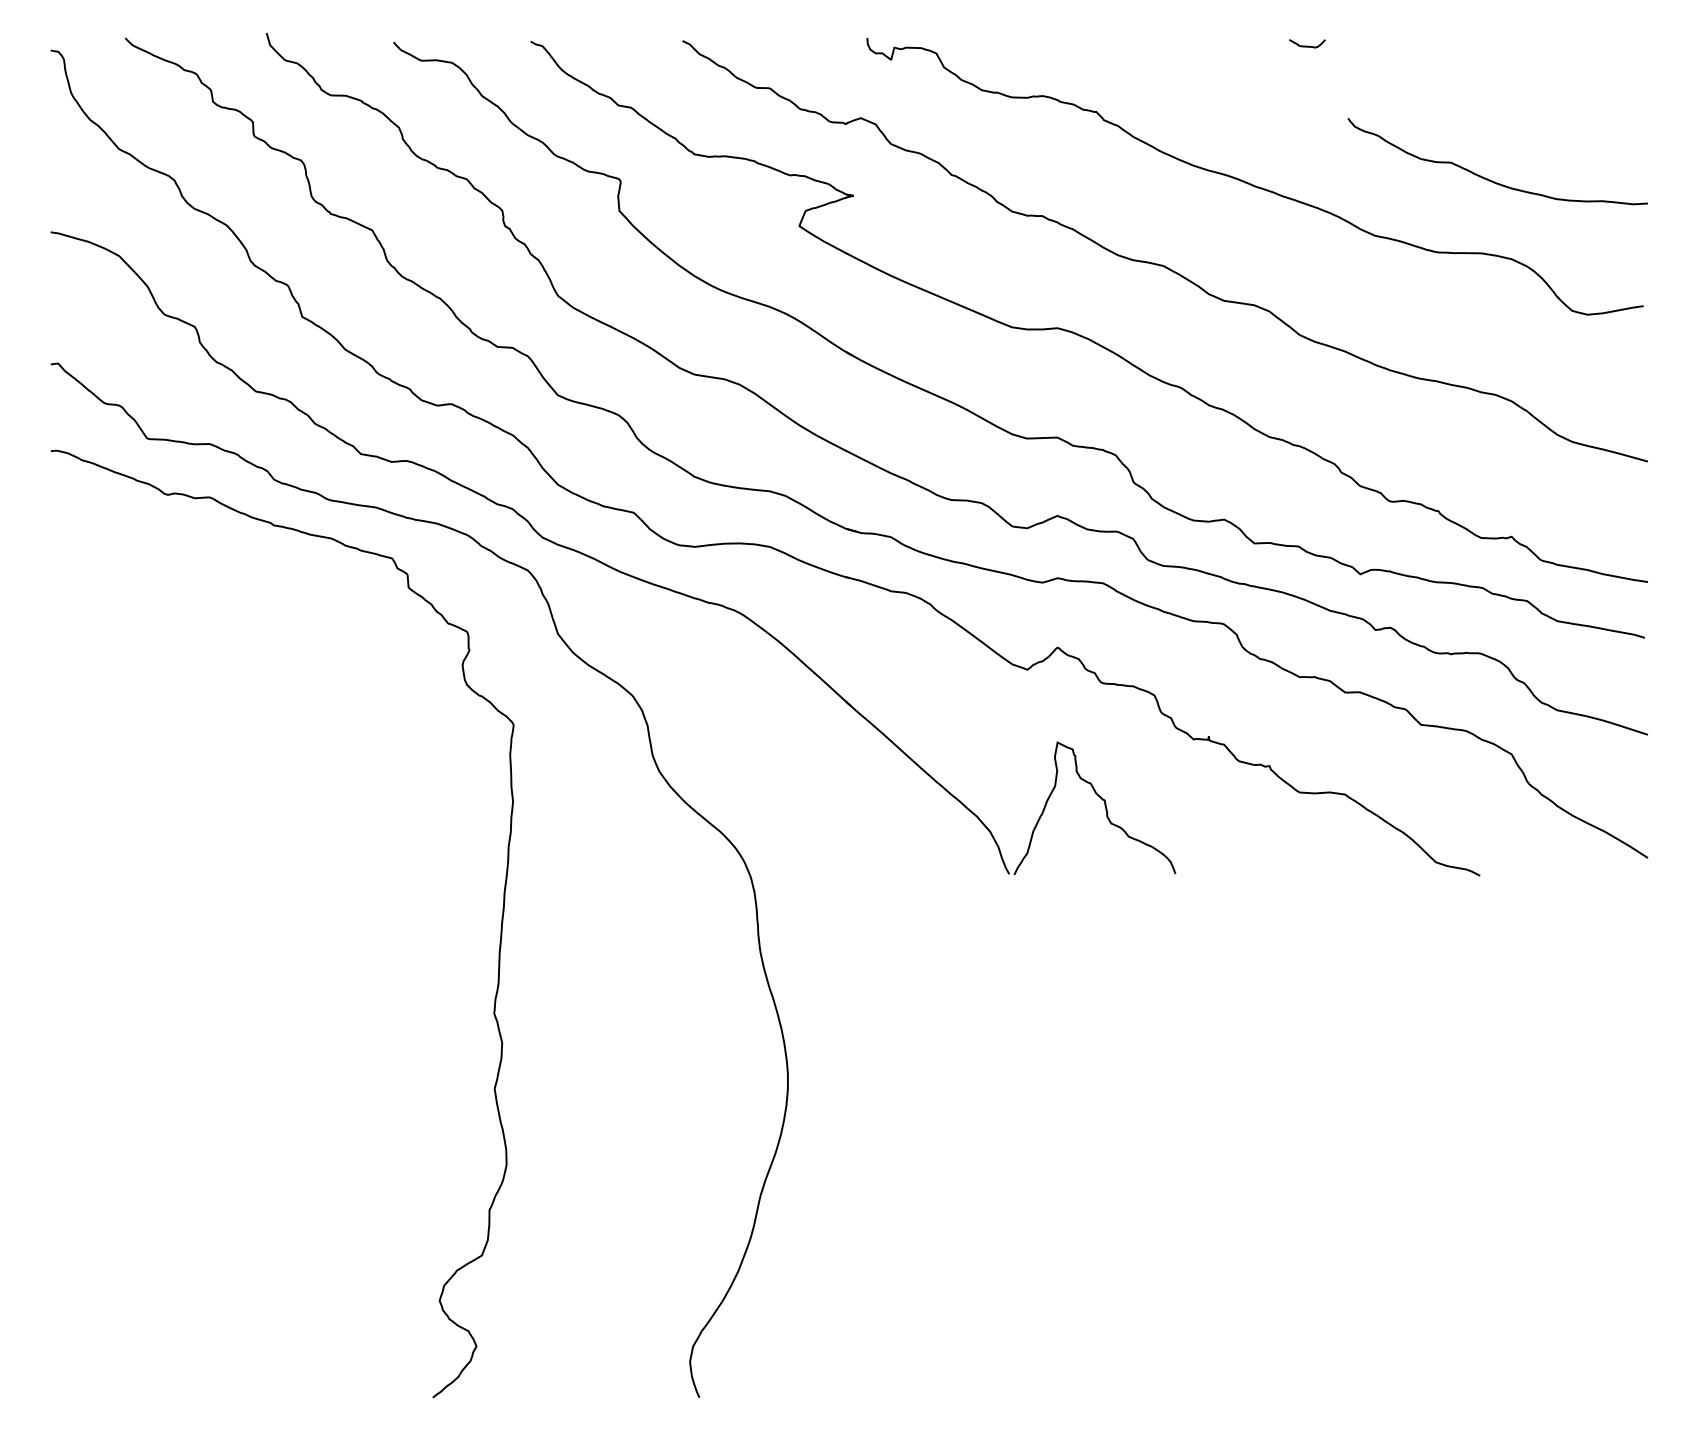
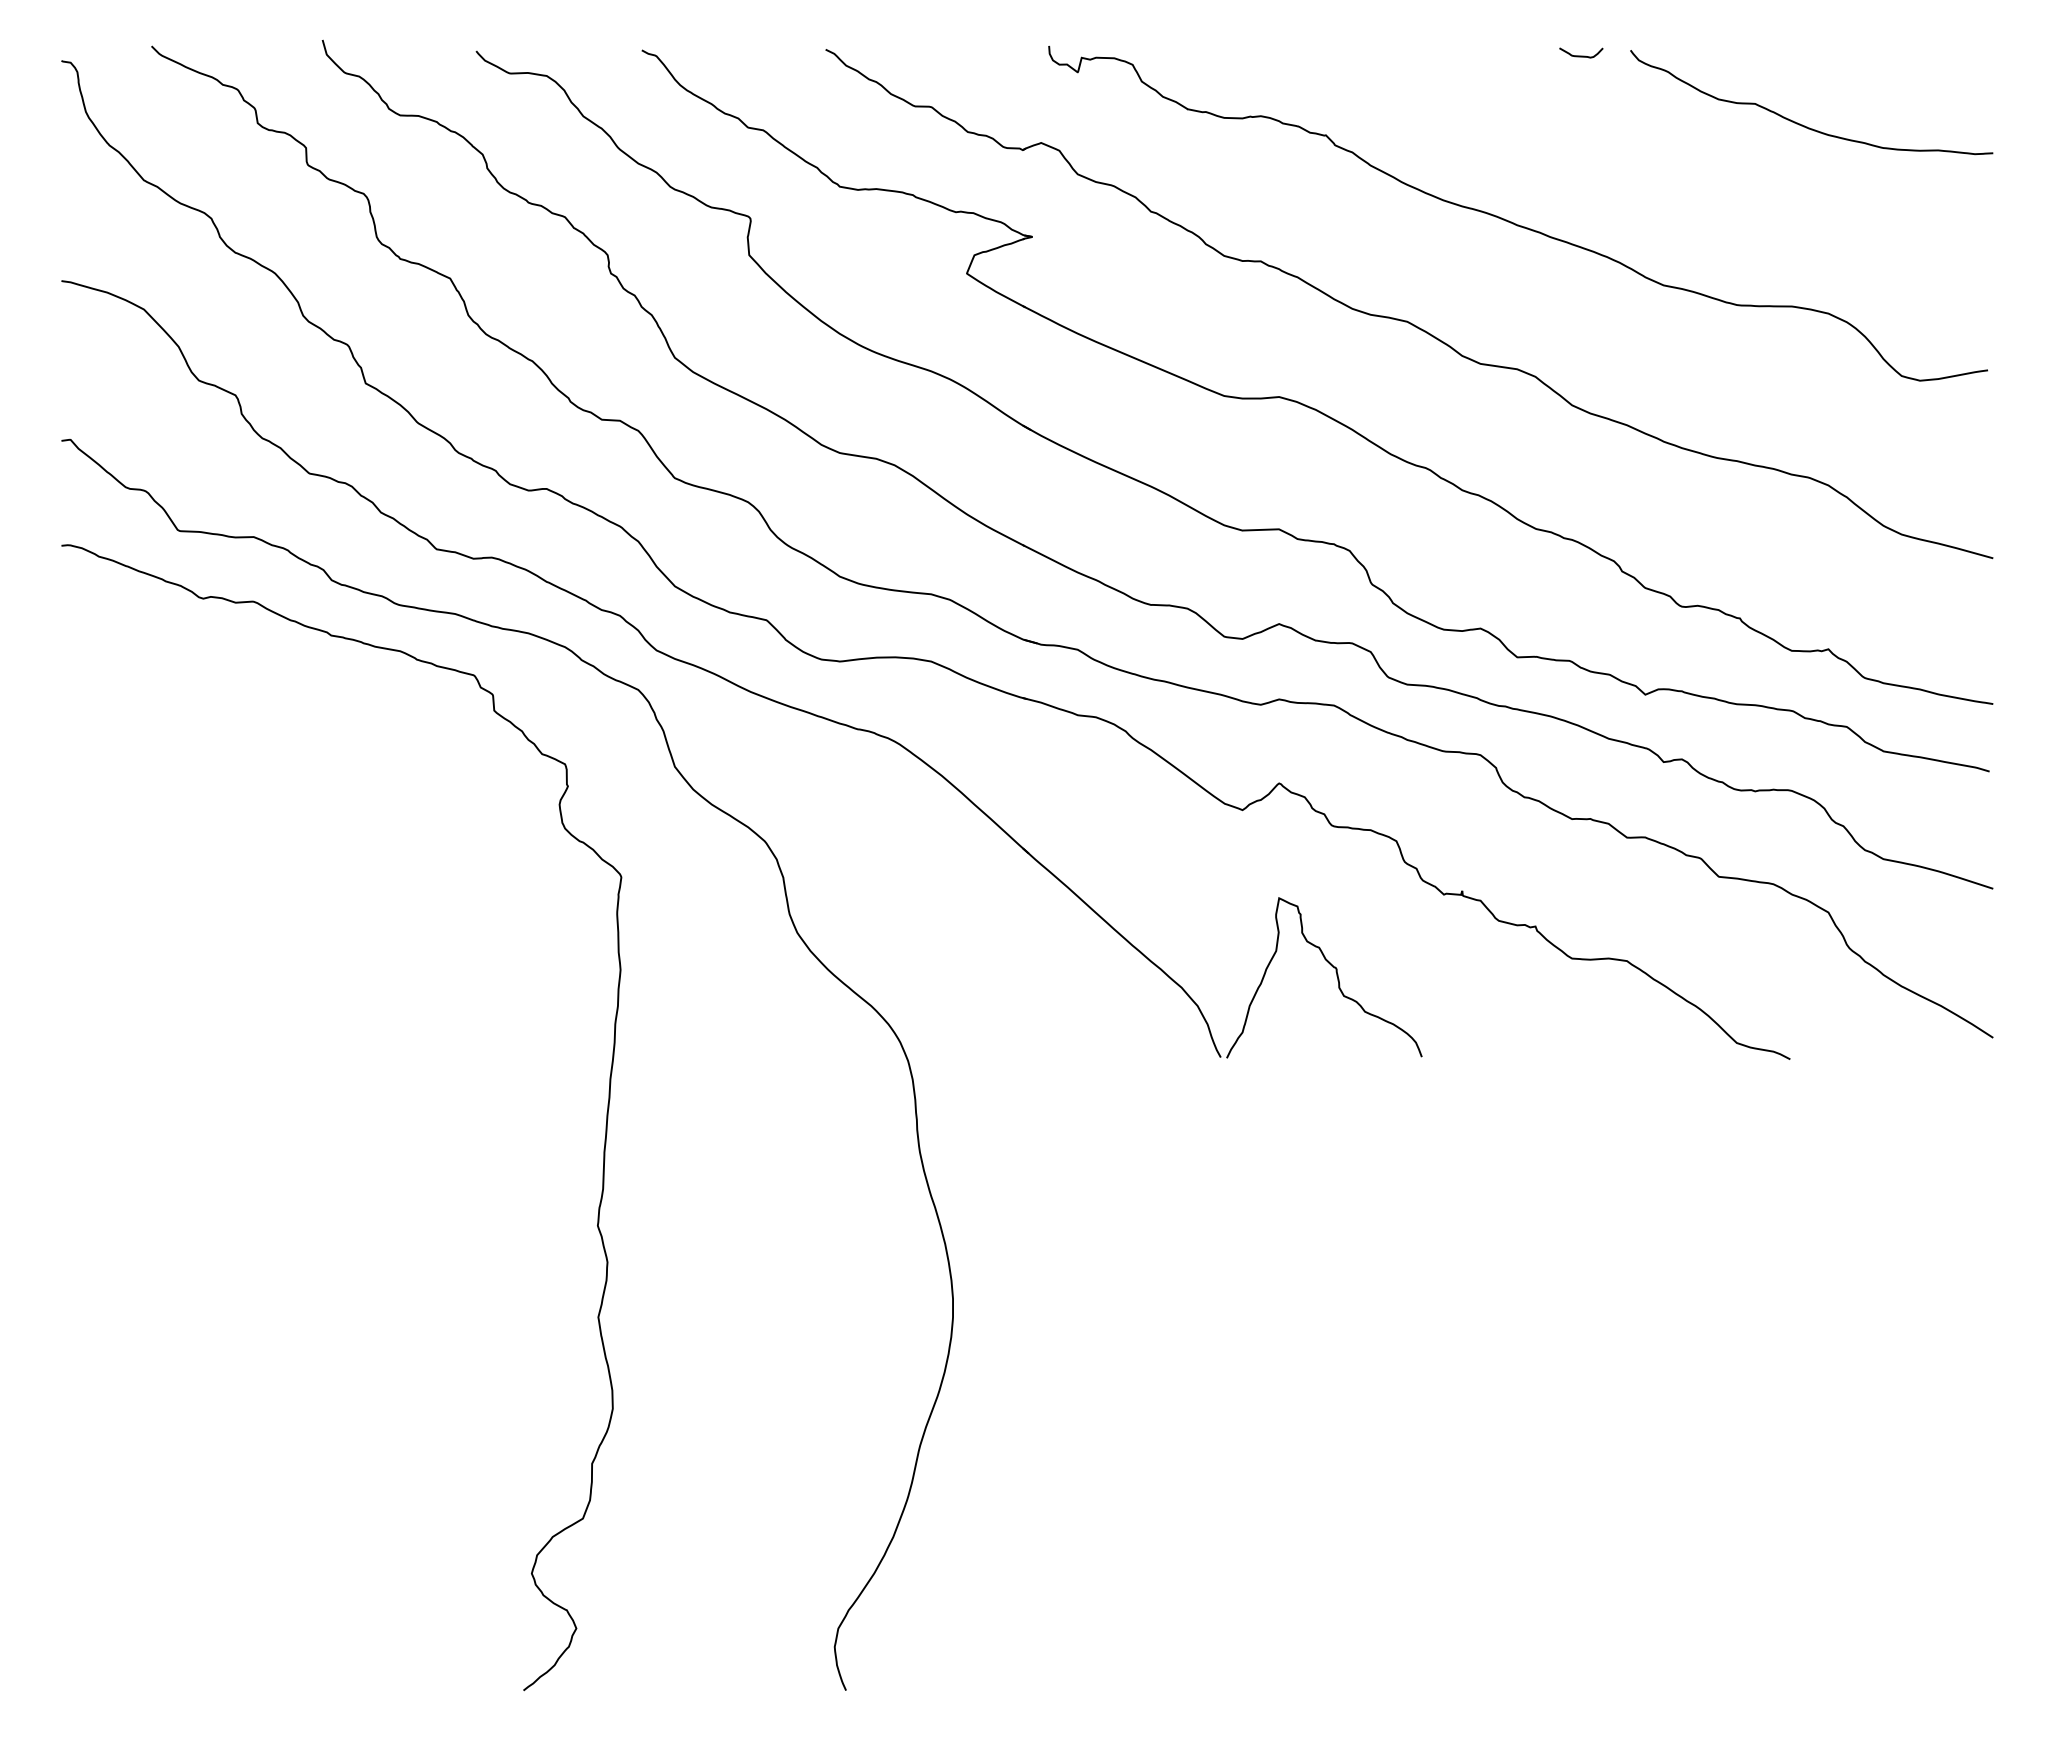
curve: (1488, 178) -> (1800, 123), moved

